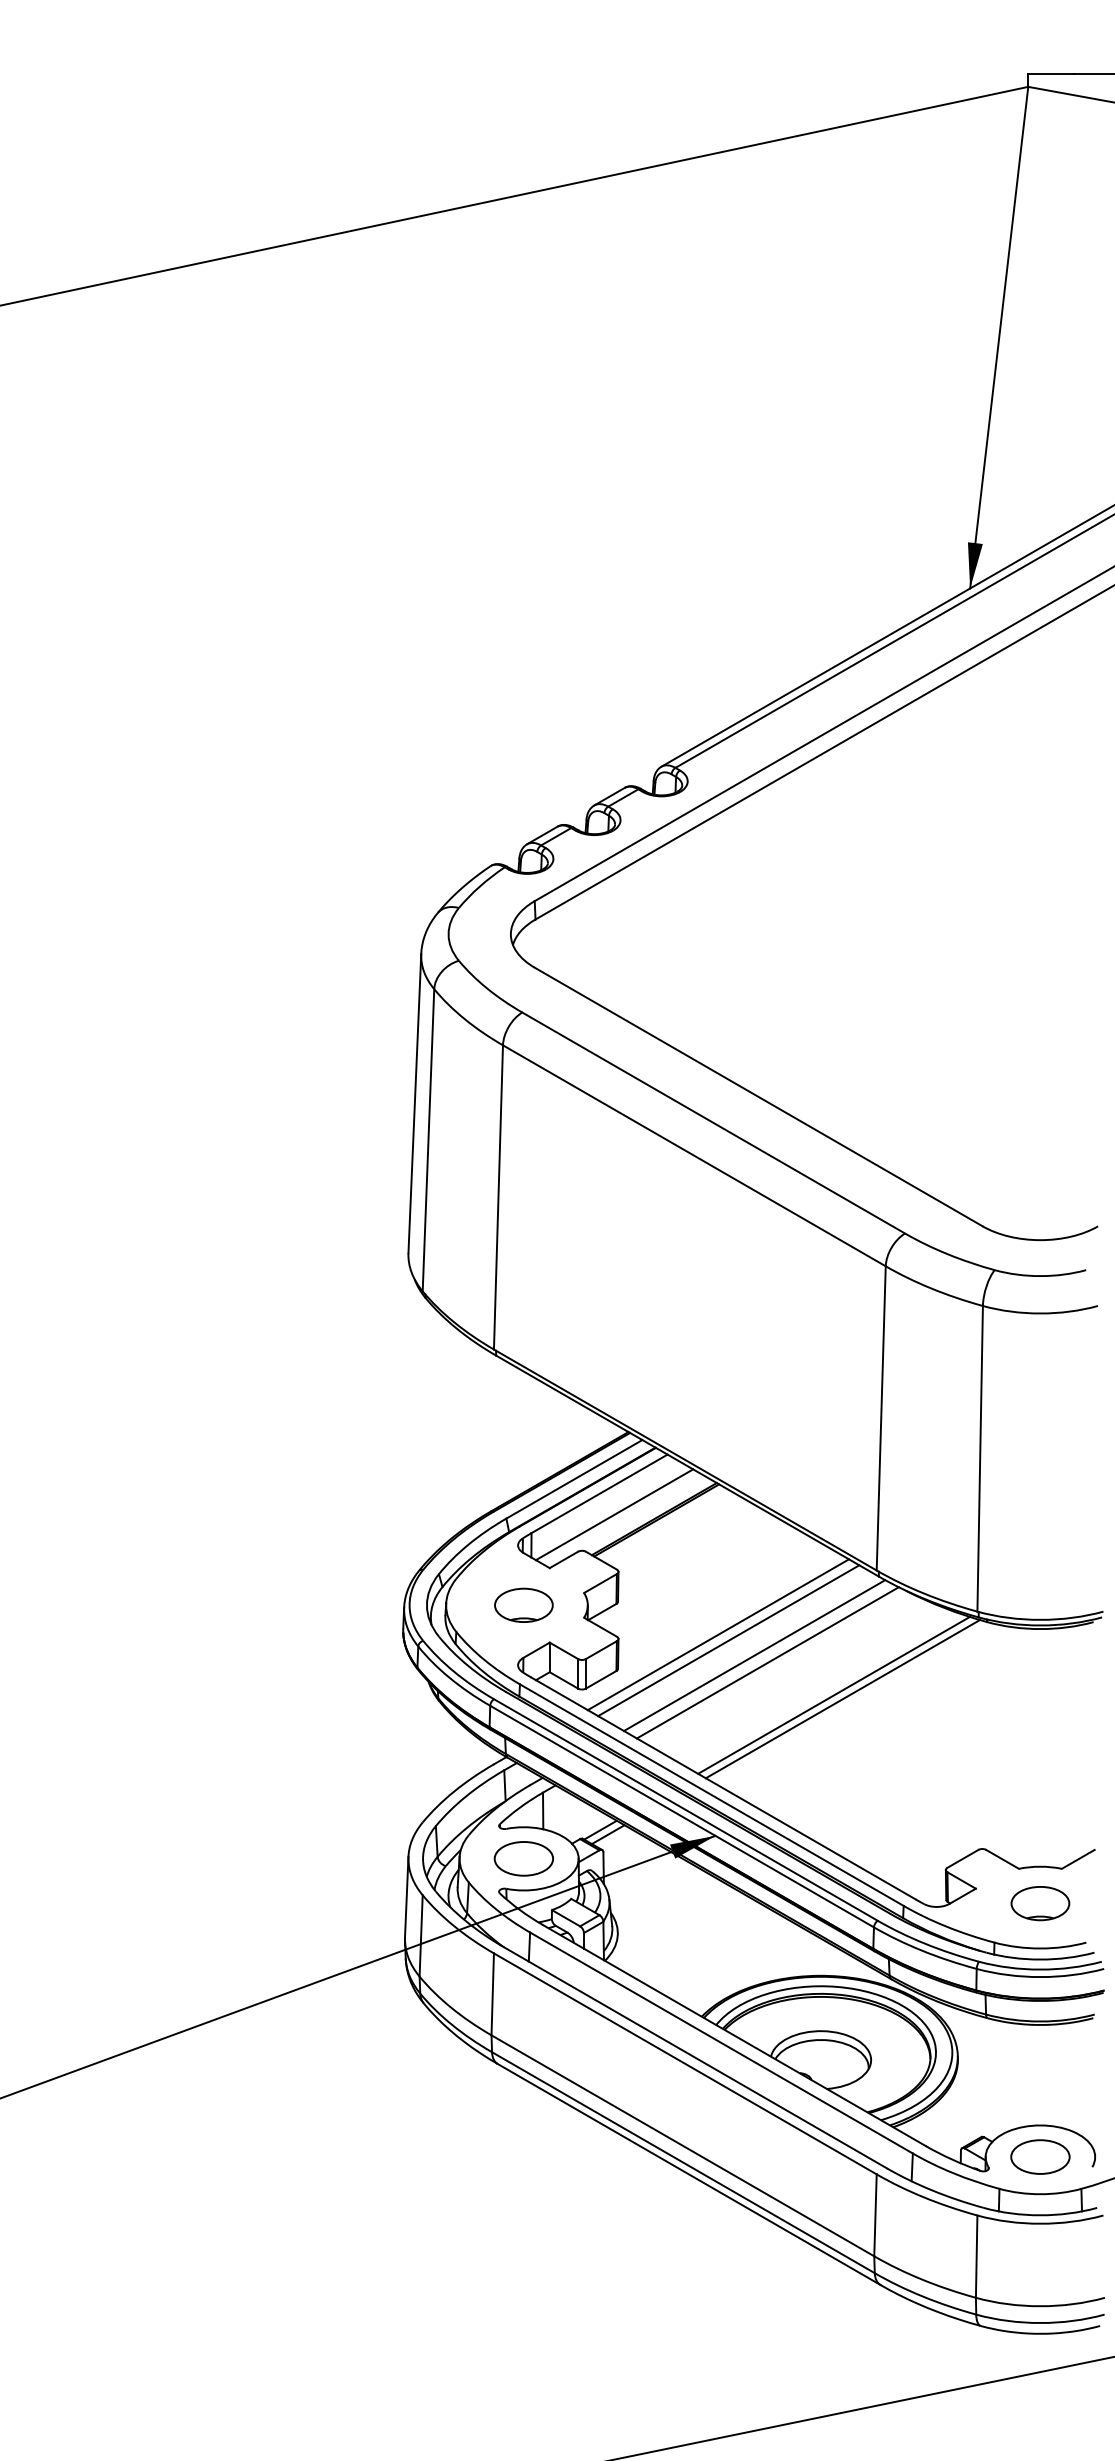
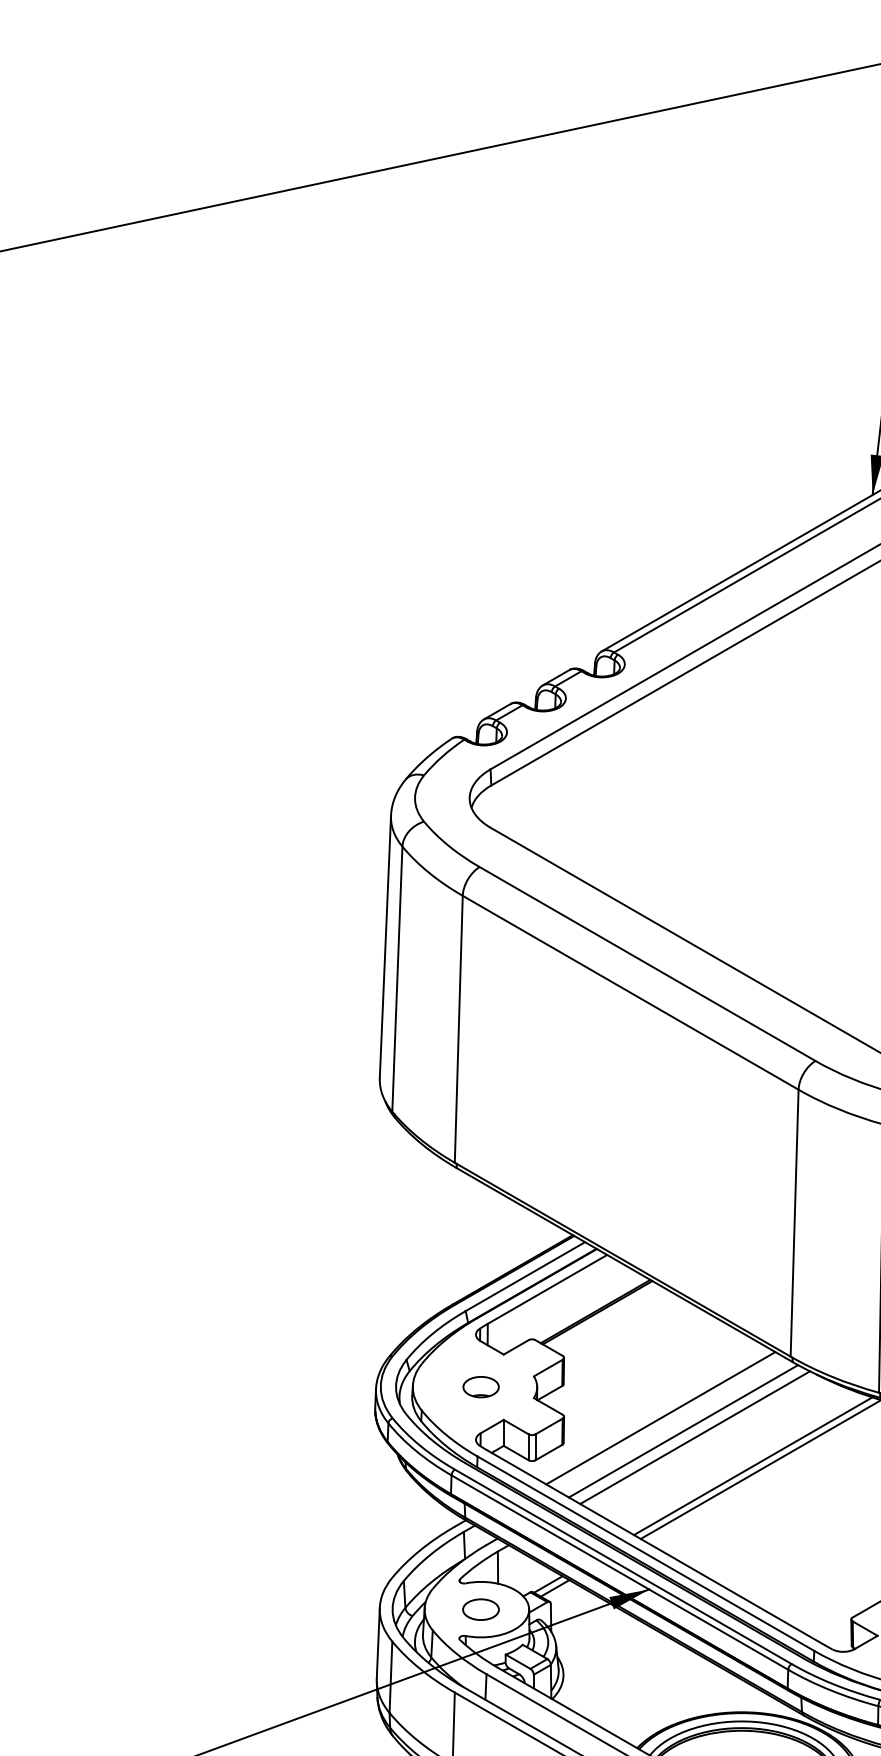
line: (614, 1514) -> (560, 1307), removed
part: (523, 1604) -> (480, 1386), size x0.7
line: (718, 1634) -> (651, 1412), removed
part: (523, 1858) -> (480, 1609), size x0.7

